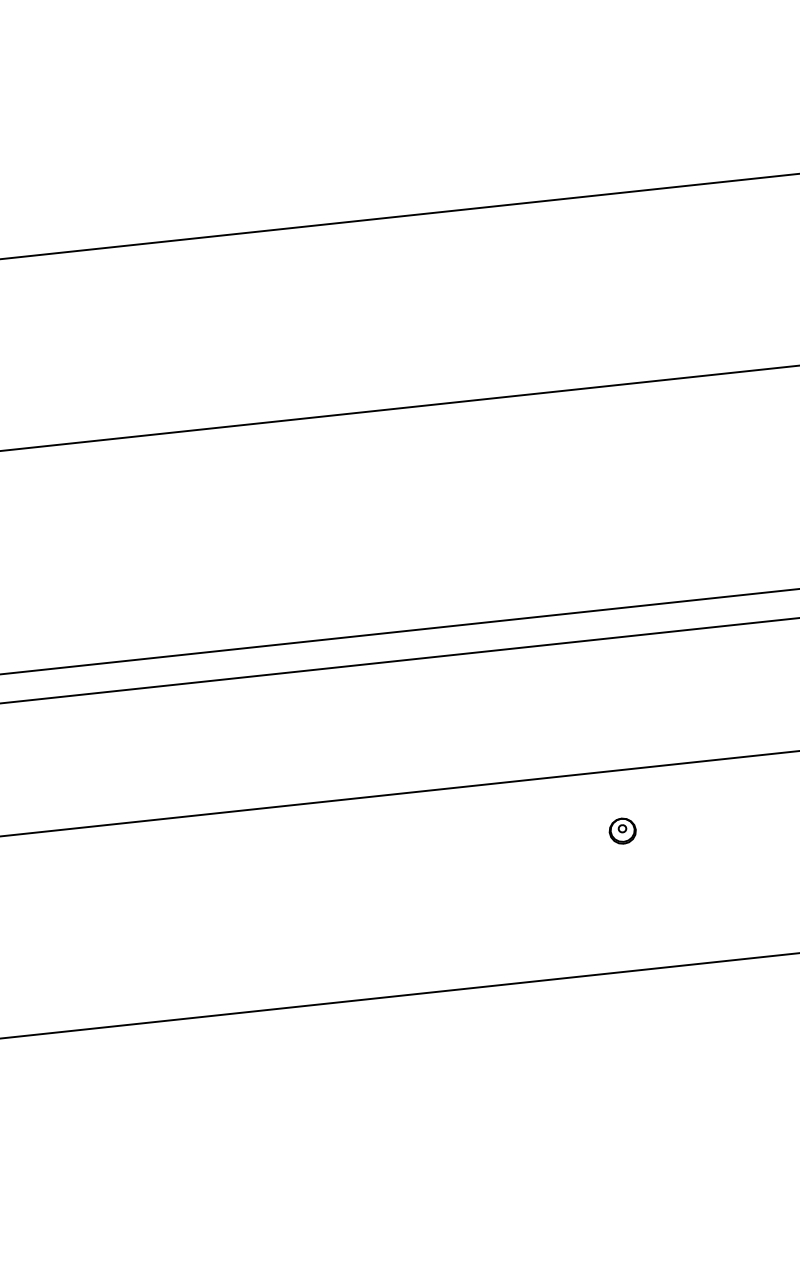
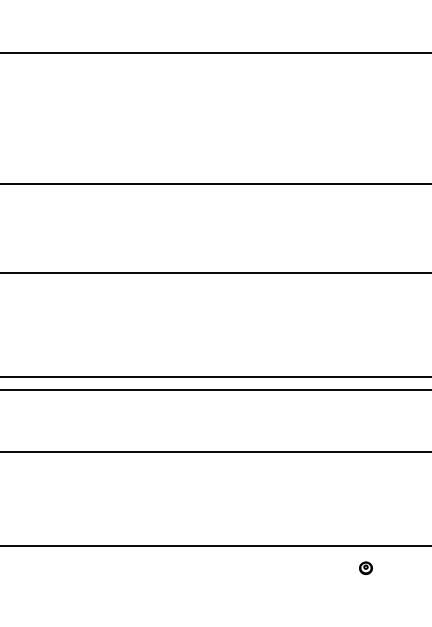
part: (621, 829) -> (365, 567), moved

